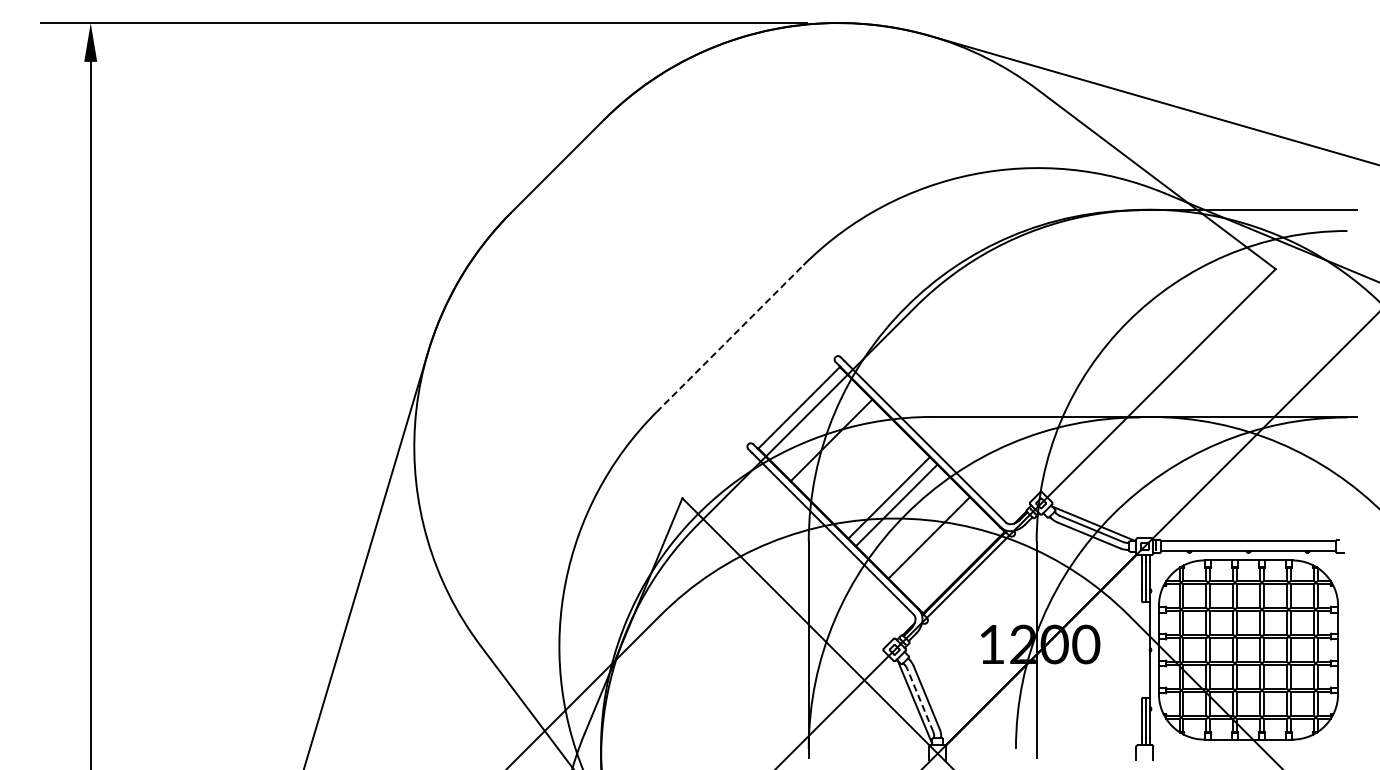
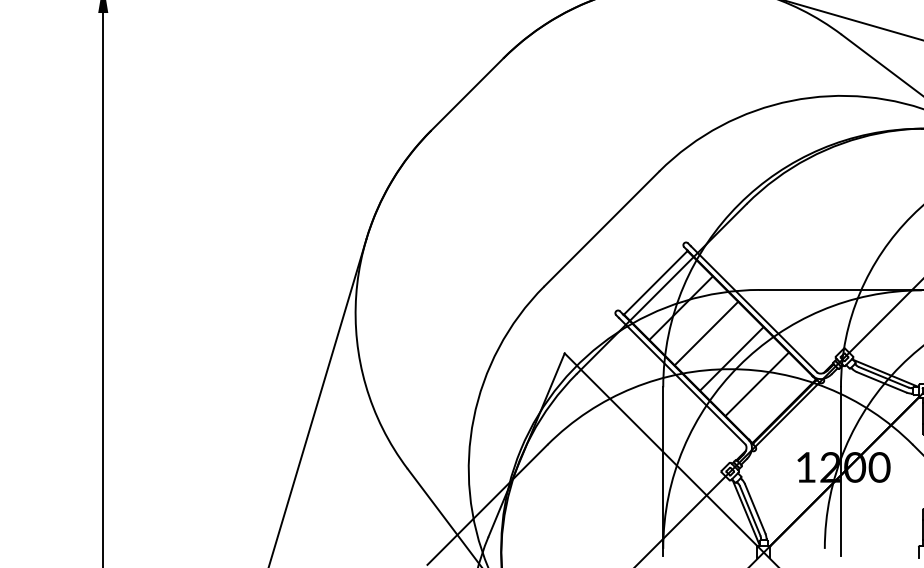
line: (730, 338) -> (602, 228), dashed -> solid
line: (888, 497) -> (705, 333), moved
line: (920, 699) -> (750, 510), dashed -> solid

